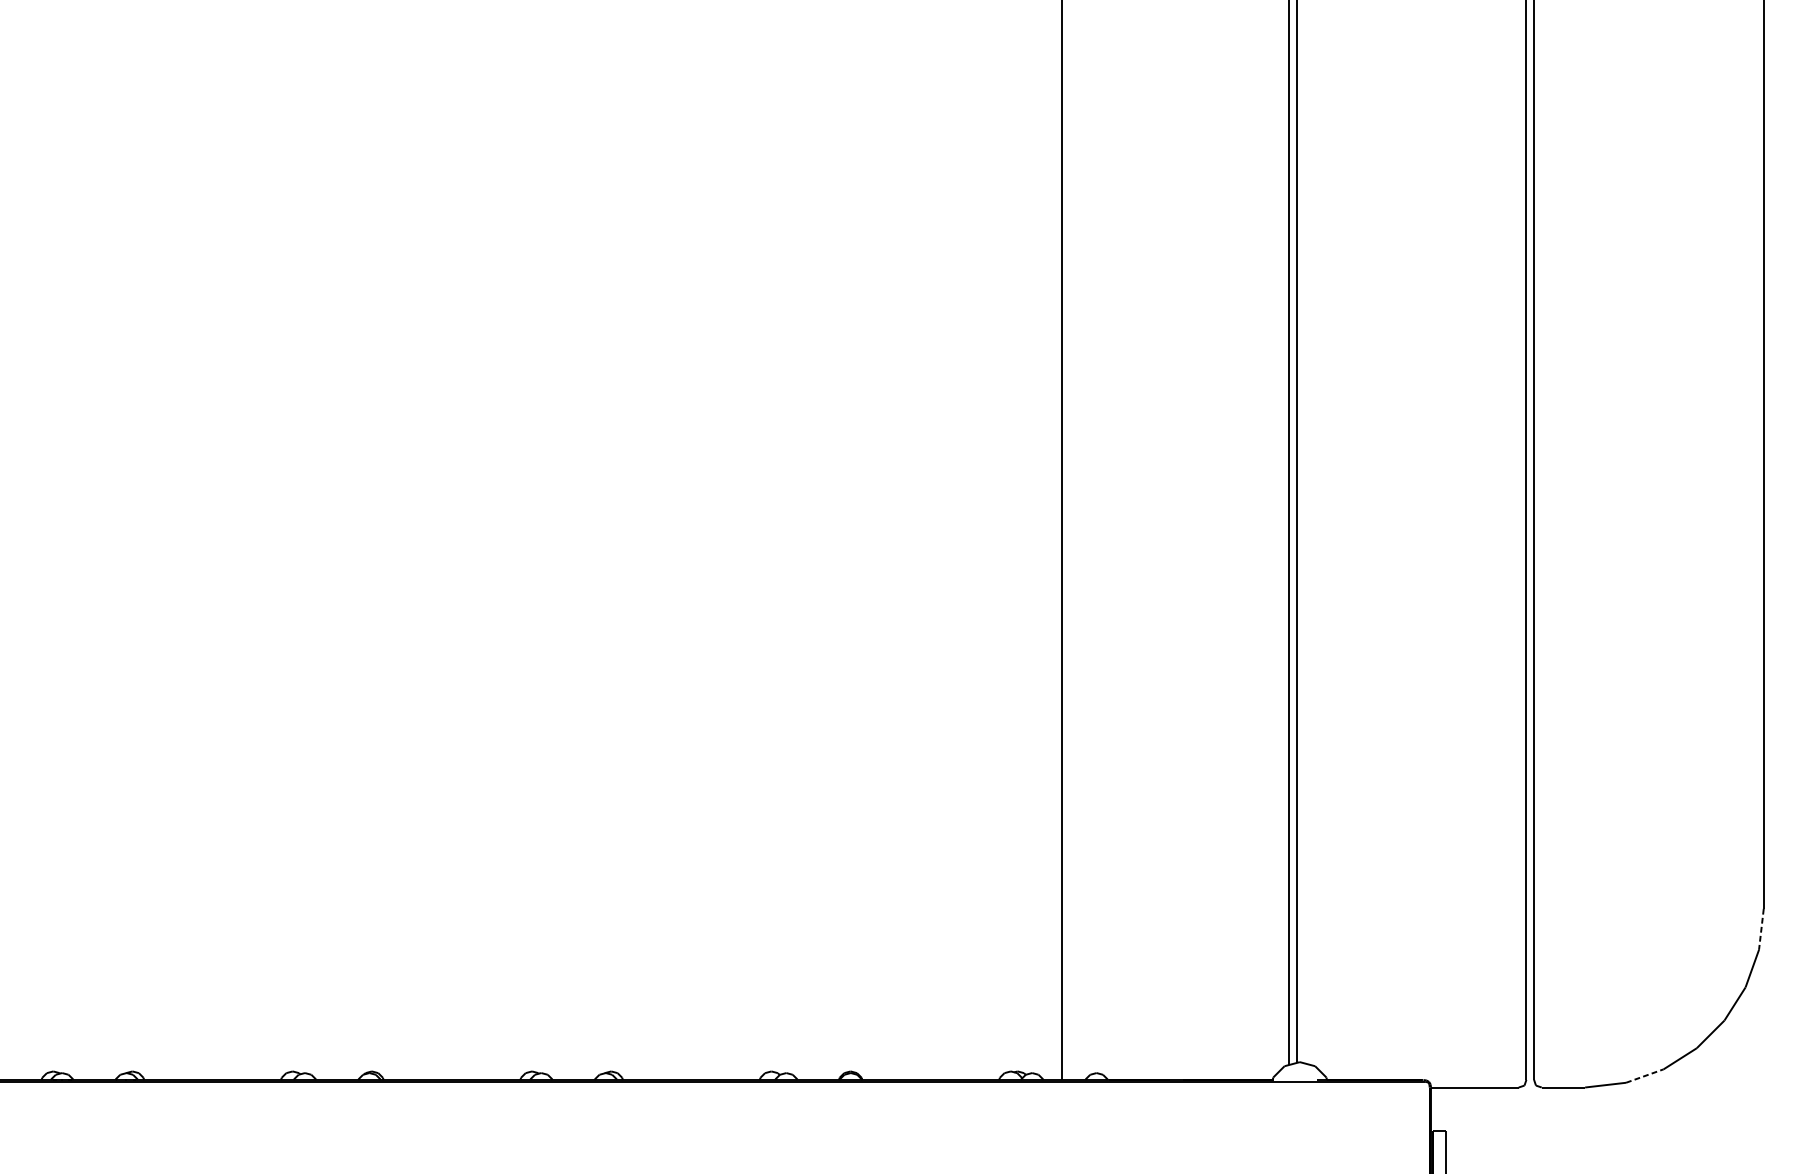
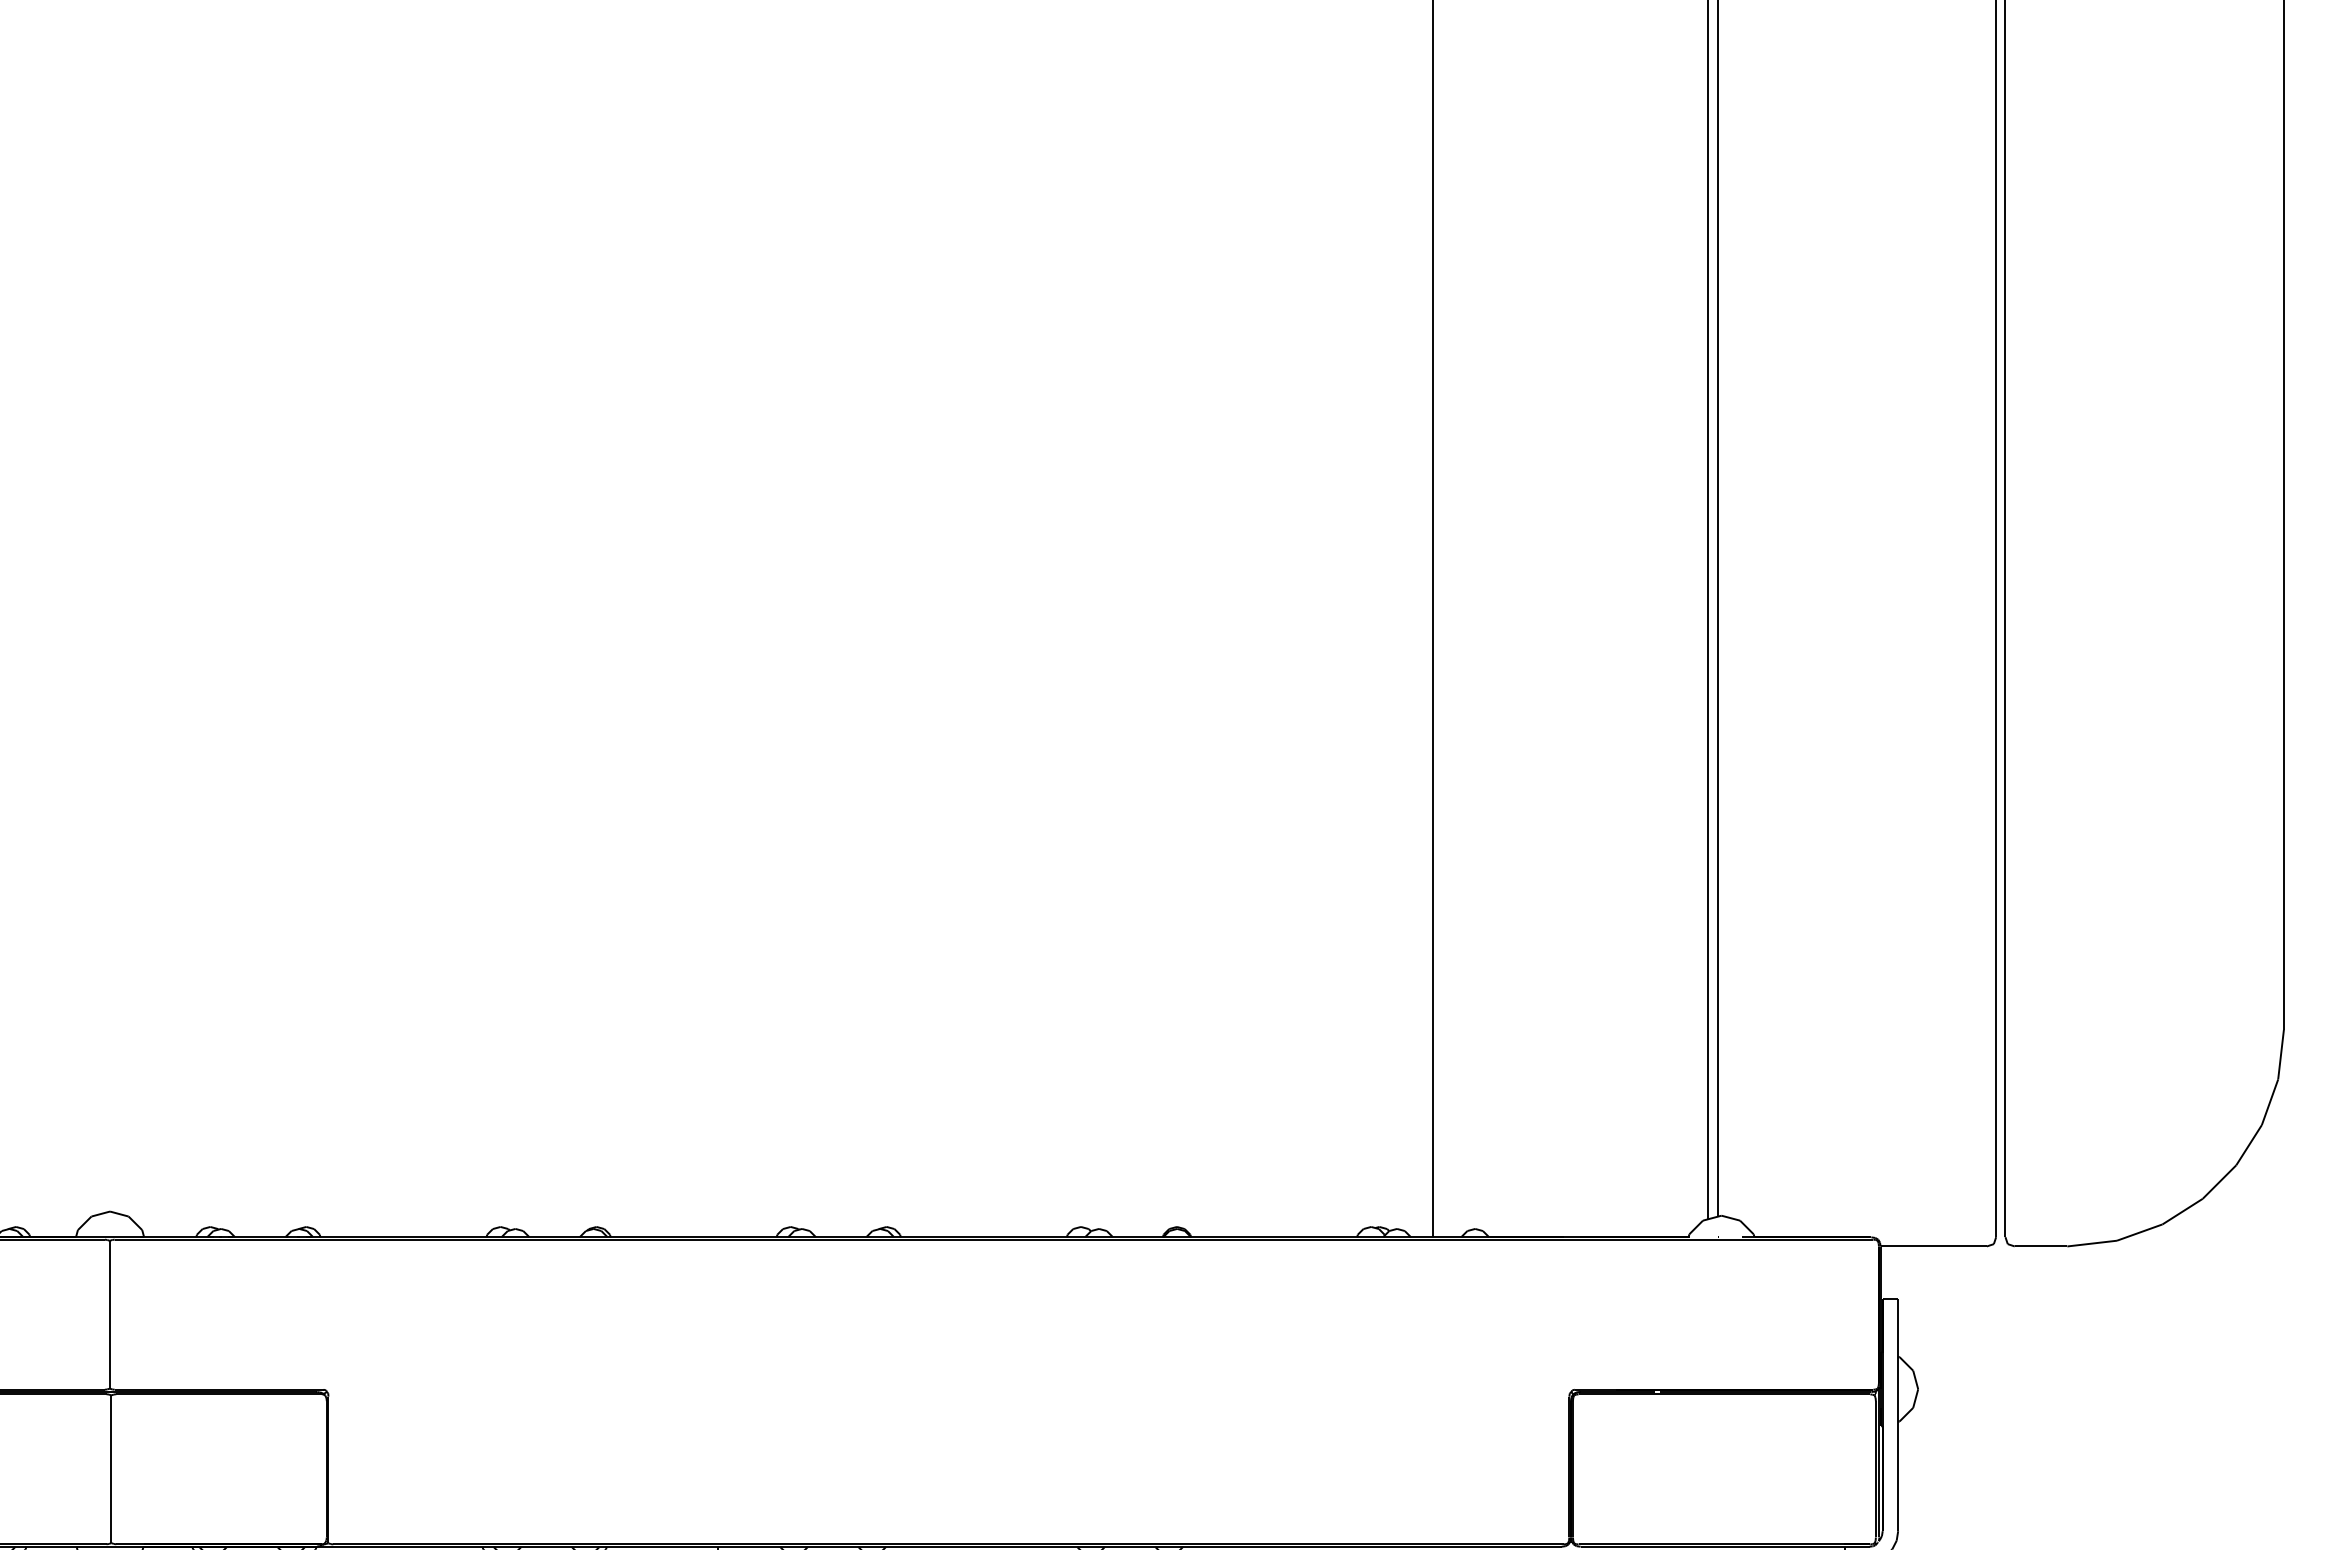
line: (1761, 929) -> (2281, 1054), dashed -> solid
line: (1645, 1076) -> (2140, 1232), dashed -> solid

